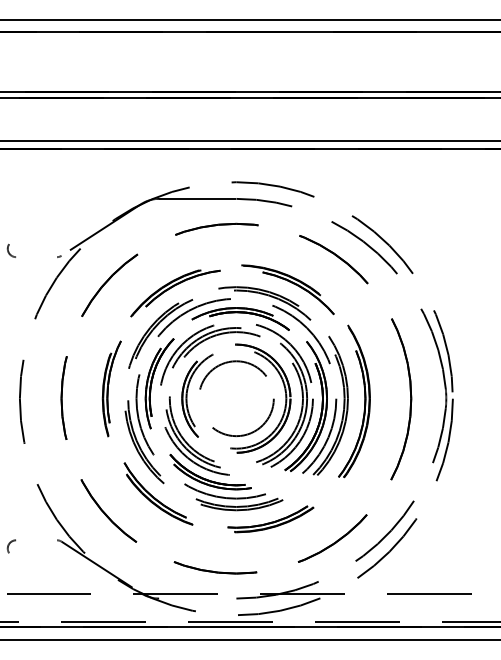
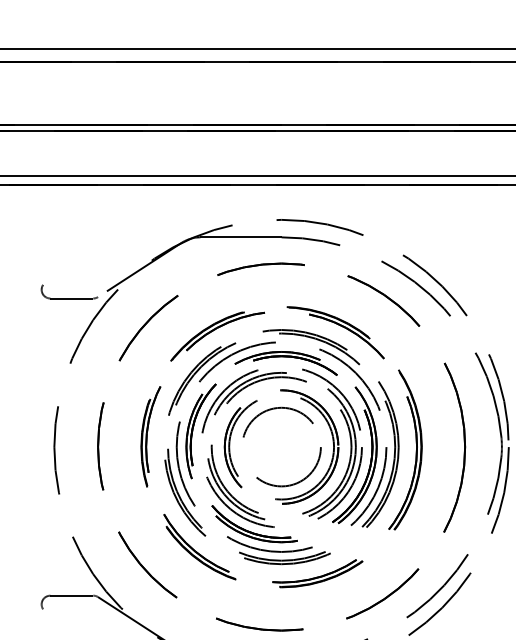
line: (36, 257) -> (71, 298), added
line: (36, 540) -> (71, 595), added

